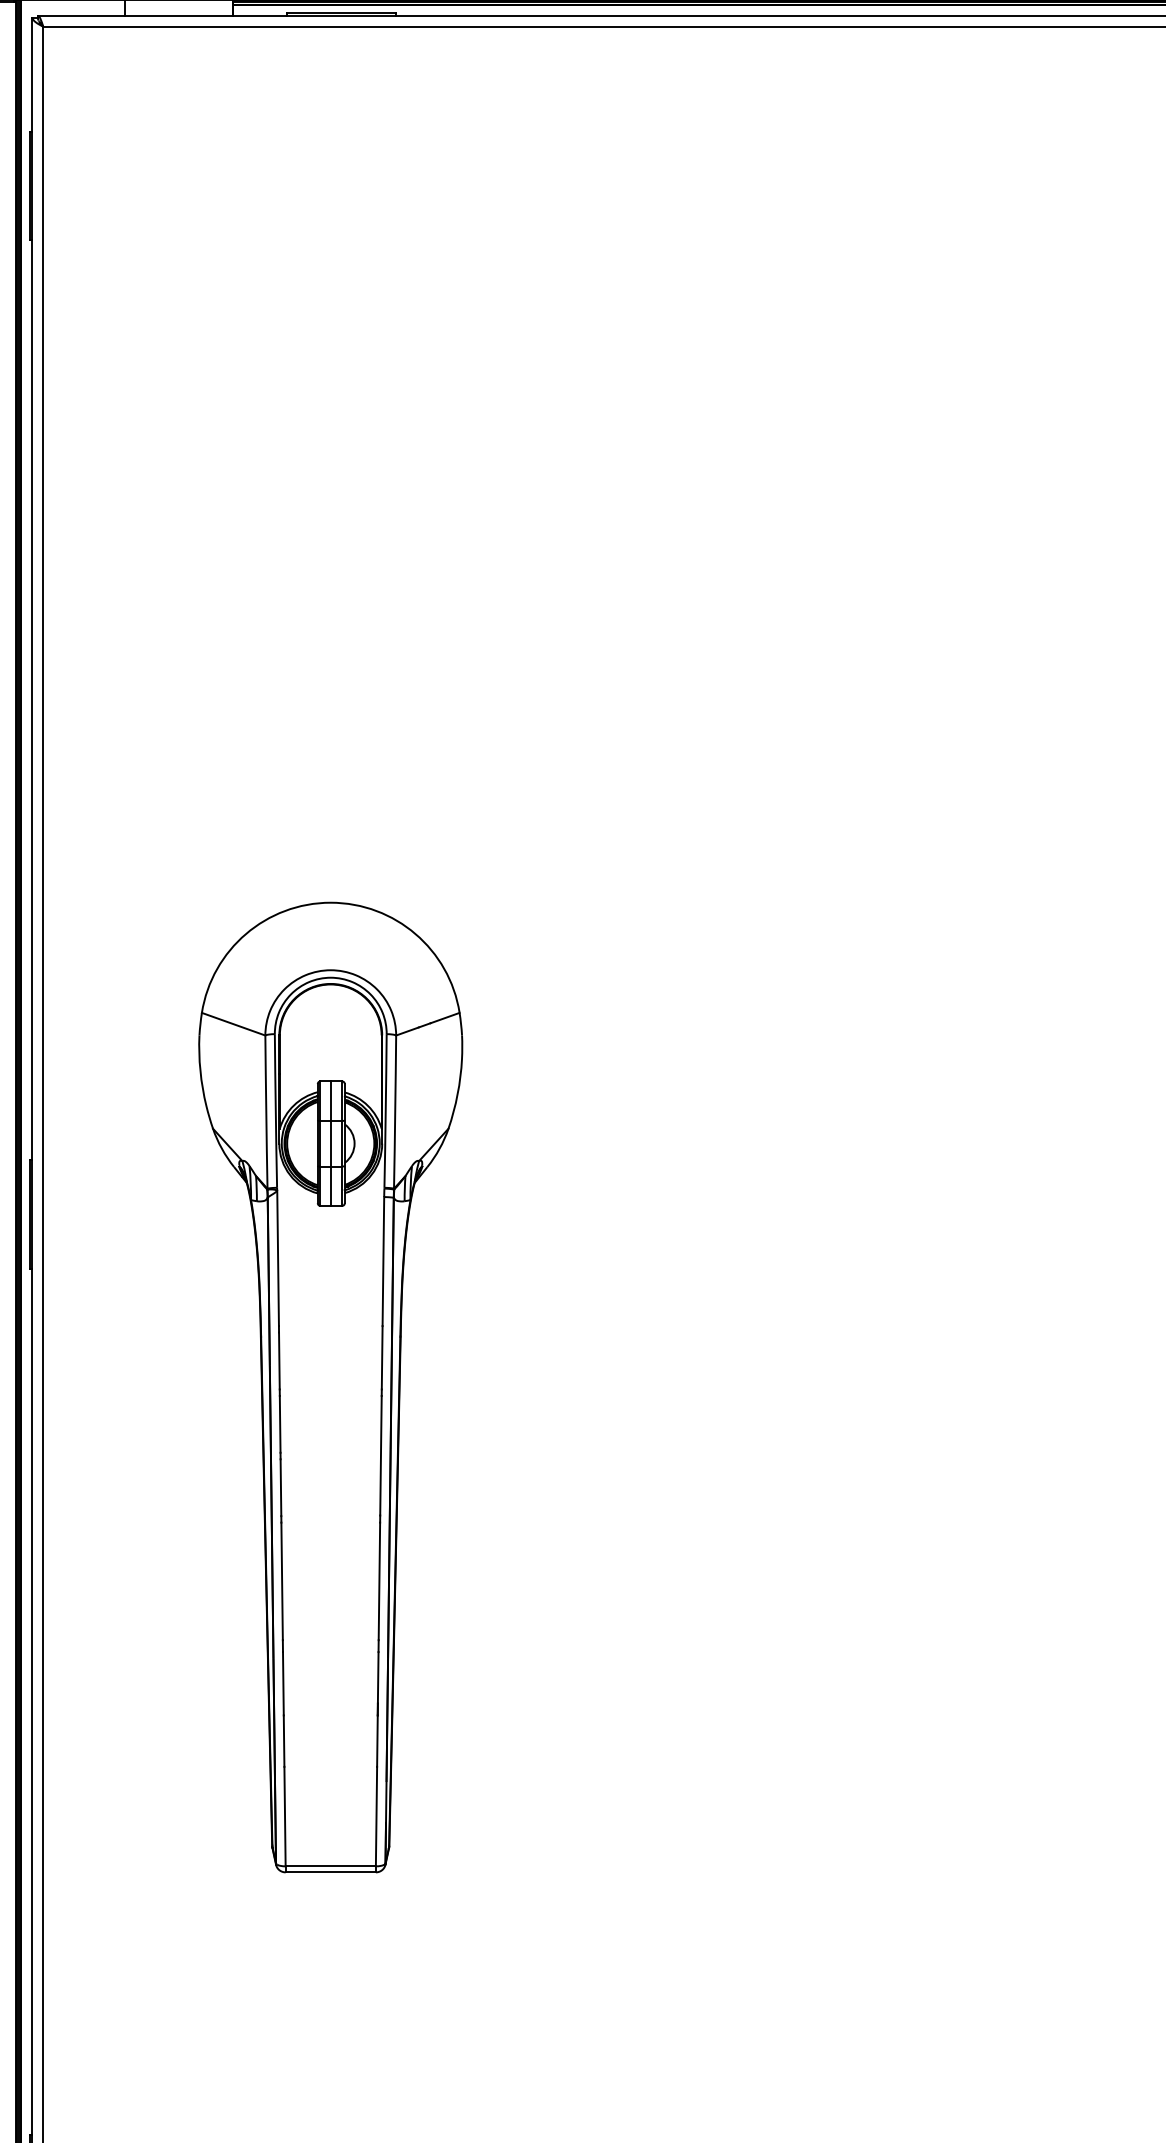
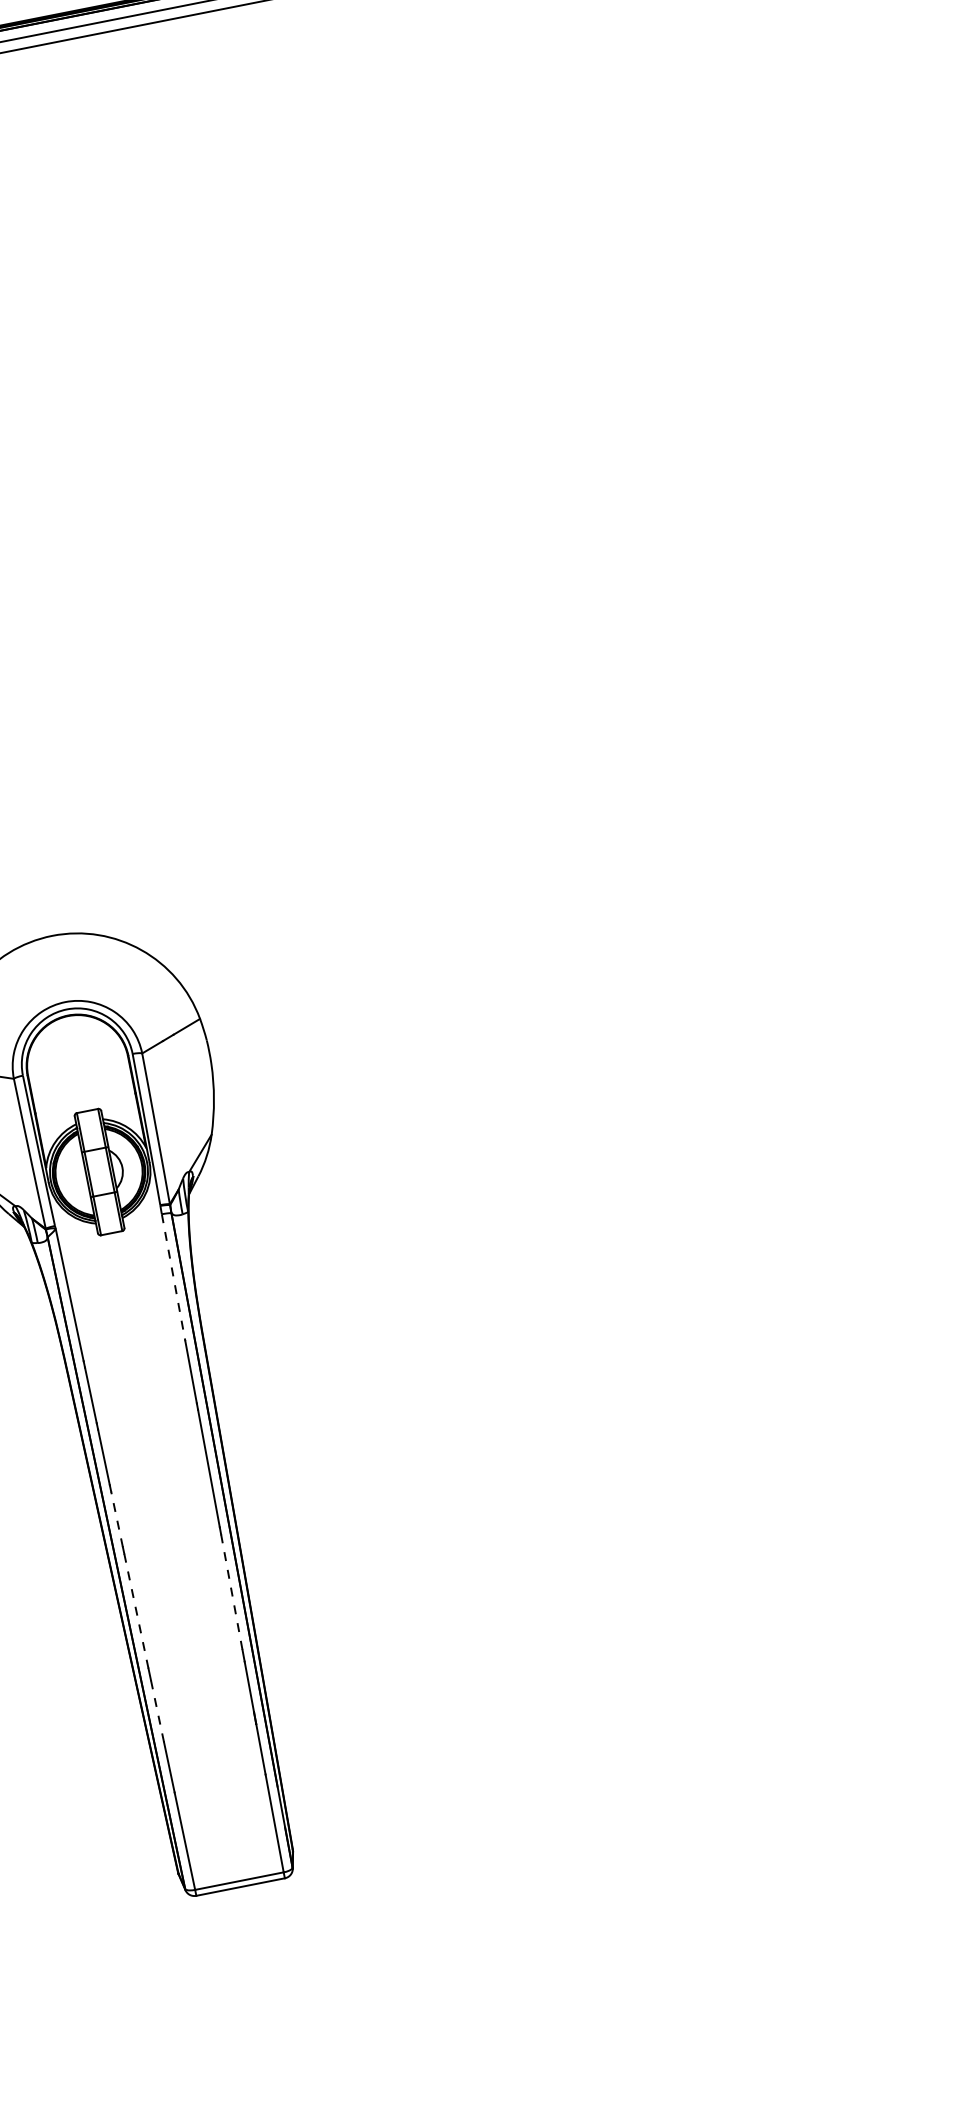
line: (331, 1143) -> (99, 1171), removed
line: (383, 1261) -> (173, 1277), solid -> dashed
line: (280, 1487) -> (116, 1519), solid -> dashed
line: (282, 1581) -> (136, 1611), solid -> dashed
line: (379, 1581) -> (231, 1592), solid -> dashed
line: (283, 1683) -> (157, 1710), solid -> dashed

